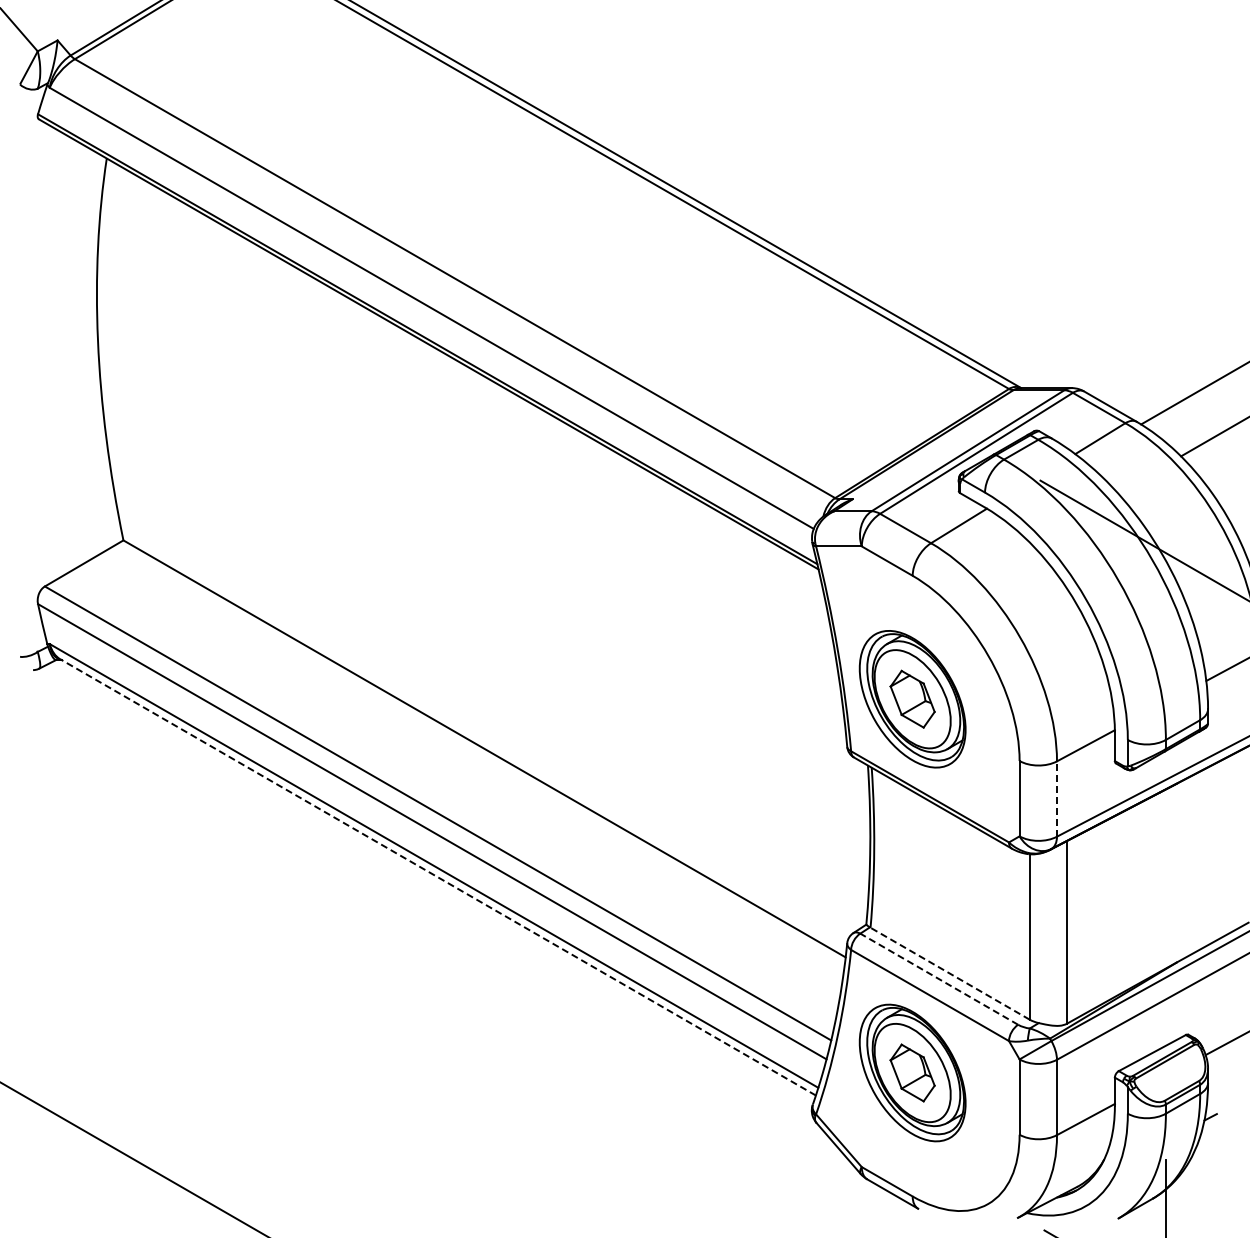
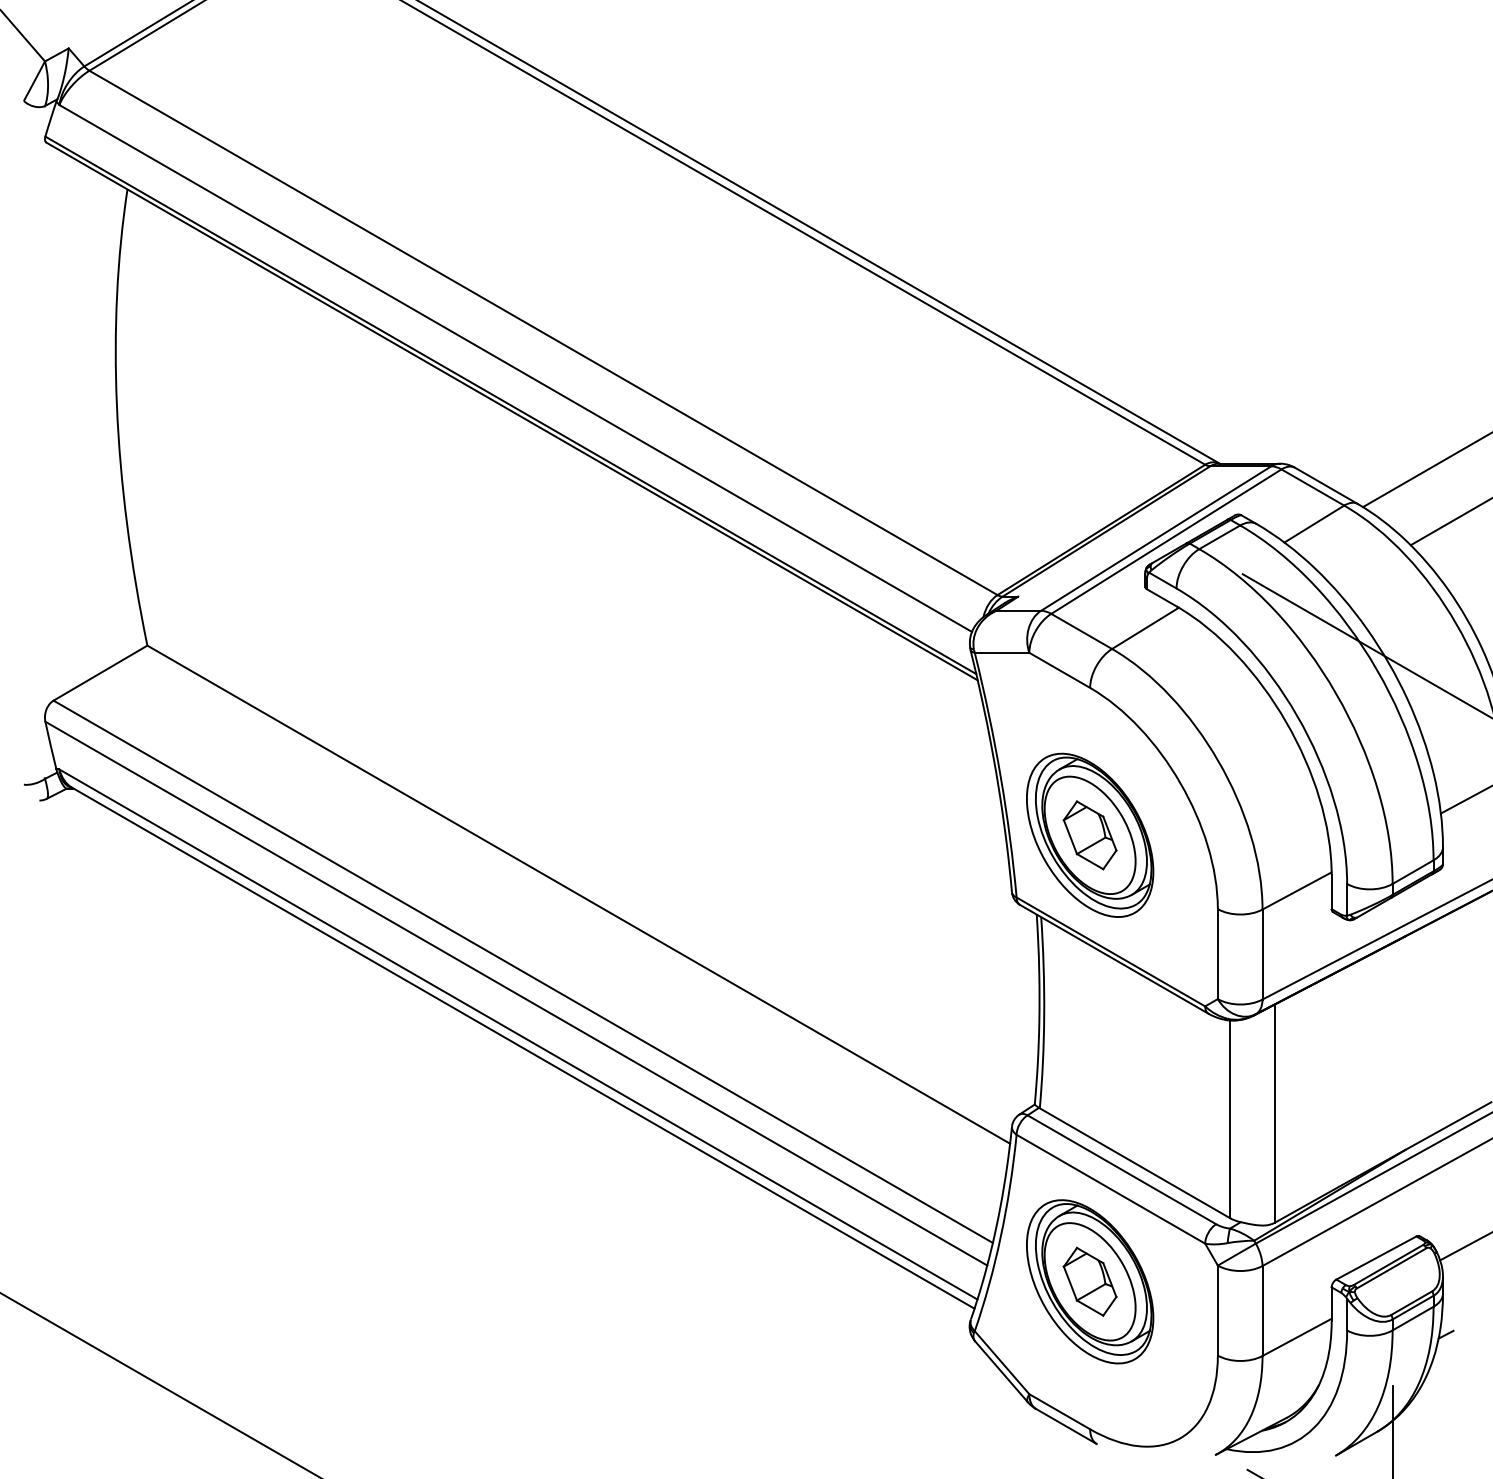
line: (1057, 799) -> (1263, 955), dashed -> solid
line: (437, 877) -> (522, 1048), dashed -> solid
line: (950, 973) -> (1135, 1162), dashed -> solid
line: (938, 978) -> (1120, 1168), dashed -> solid

